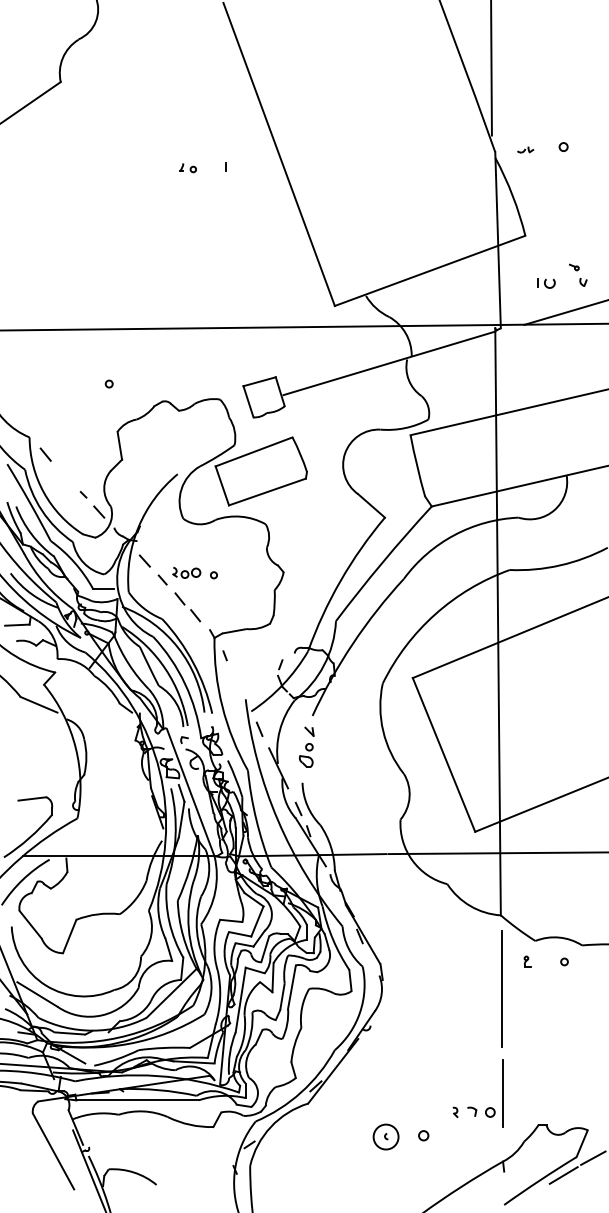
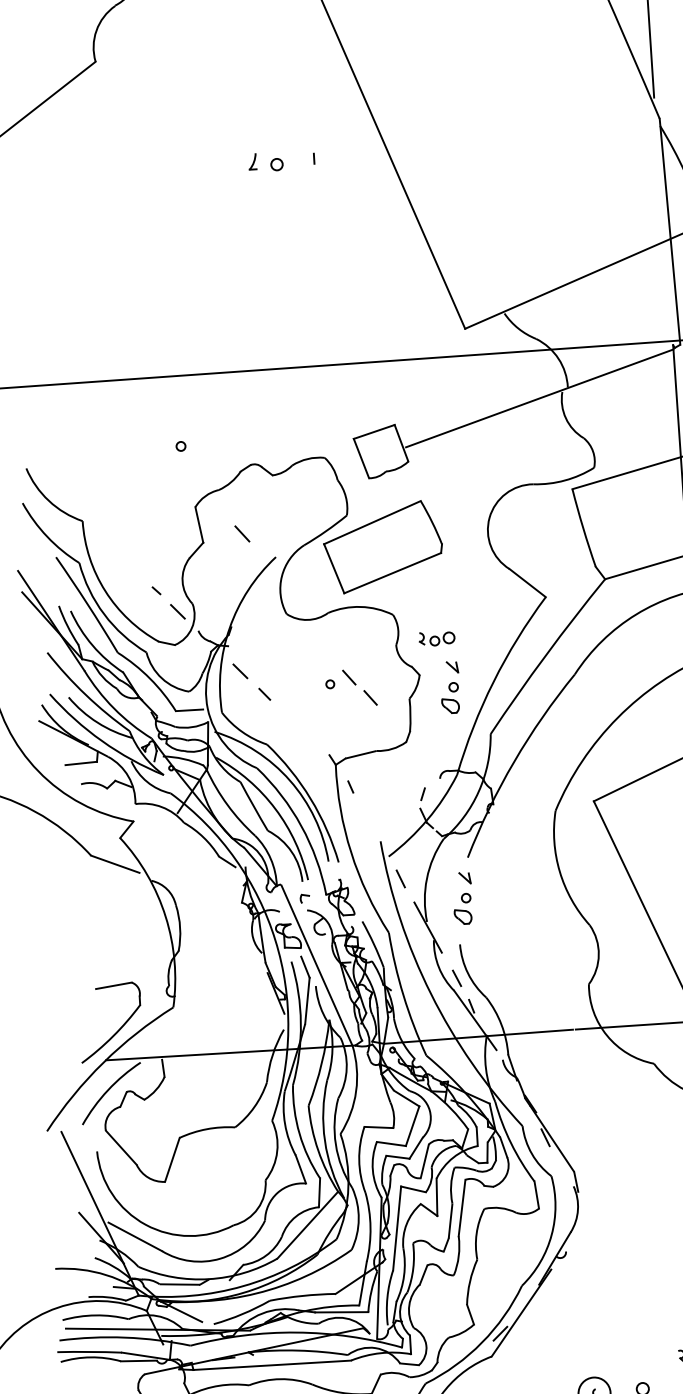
part: (187, 168) -> (265, 163), size x1.6
line: (45, 454) -> (242, 533), moved
part: (186, 572) -> (436, 638), moved
part: (306, 582) -> (449, 686), added
part: (187, 607) -> (359, 688), moved

